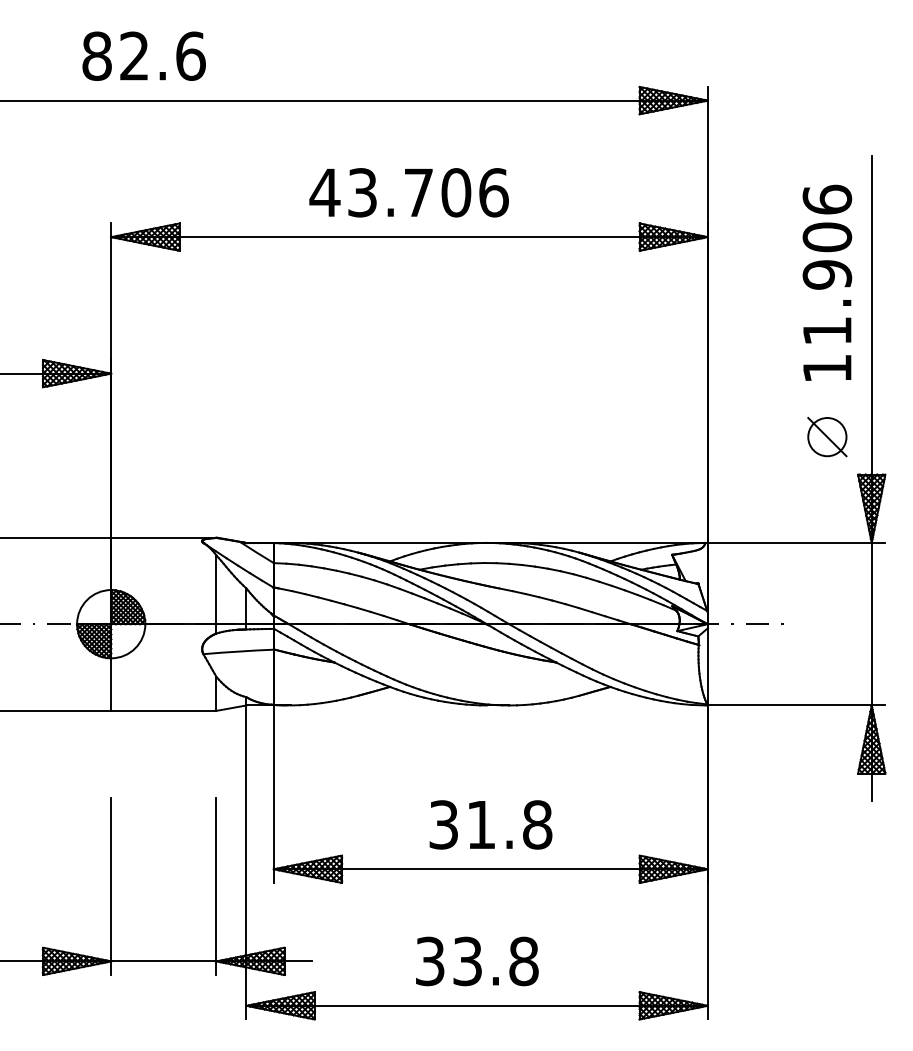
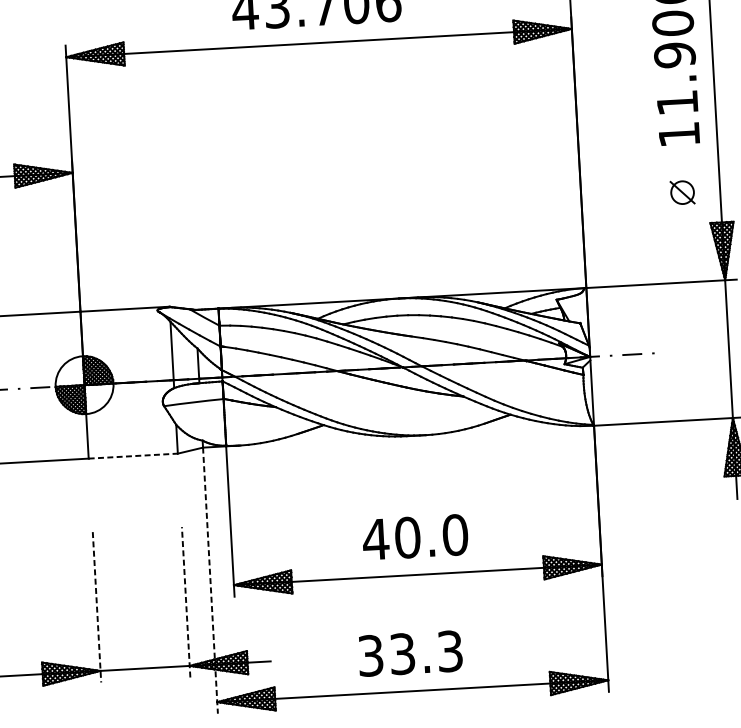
part: (827, 436) -> (682, 192), size x0.7
line: (163, 710) -> (132, 455), solid -> dashed
text: (490, 824) -> (415, 536), 31.8 -> 40.0
line: (246, 862) -> (210, 580), solid -> dashed
line: (111, 886) -> (97, 607), solid -> dashed
line: (216, 886) -> (186, 602), solid -> dashed
text: (523, 961) -> (449, 651), 33.8 -> 33.3

